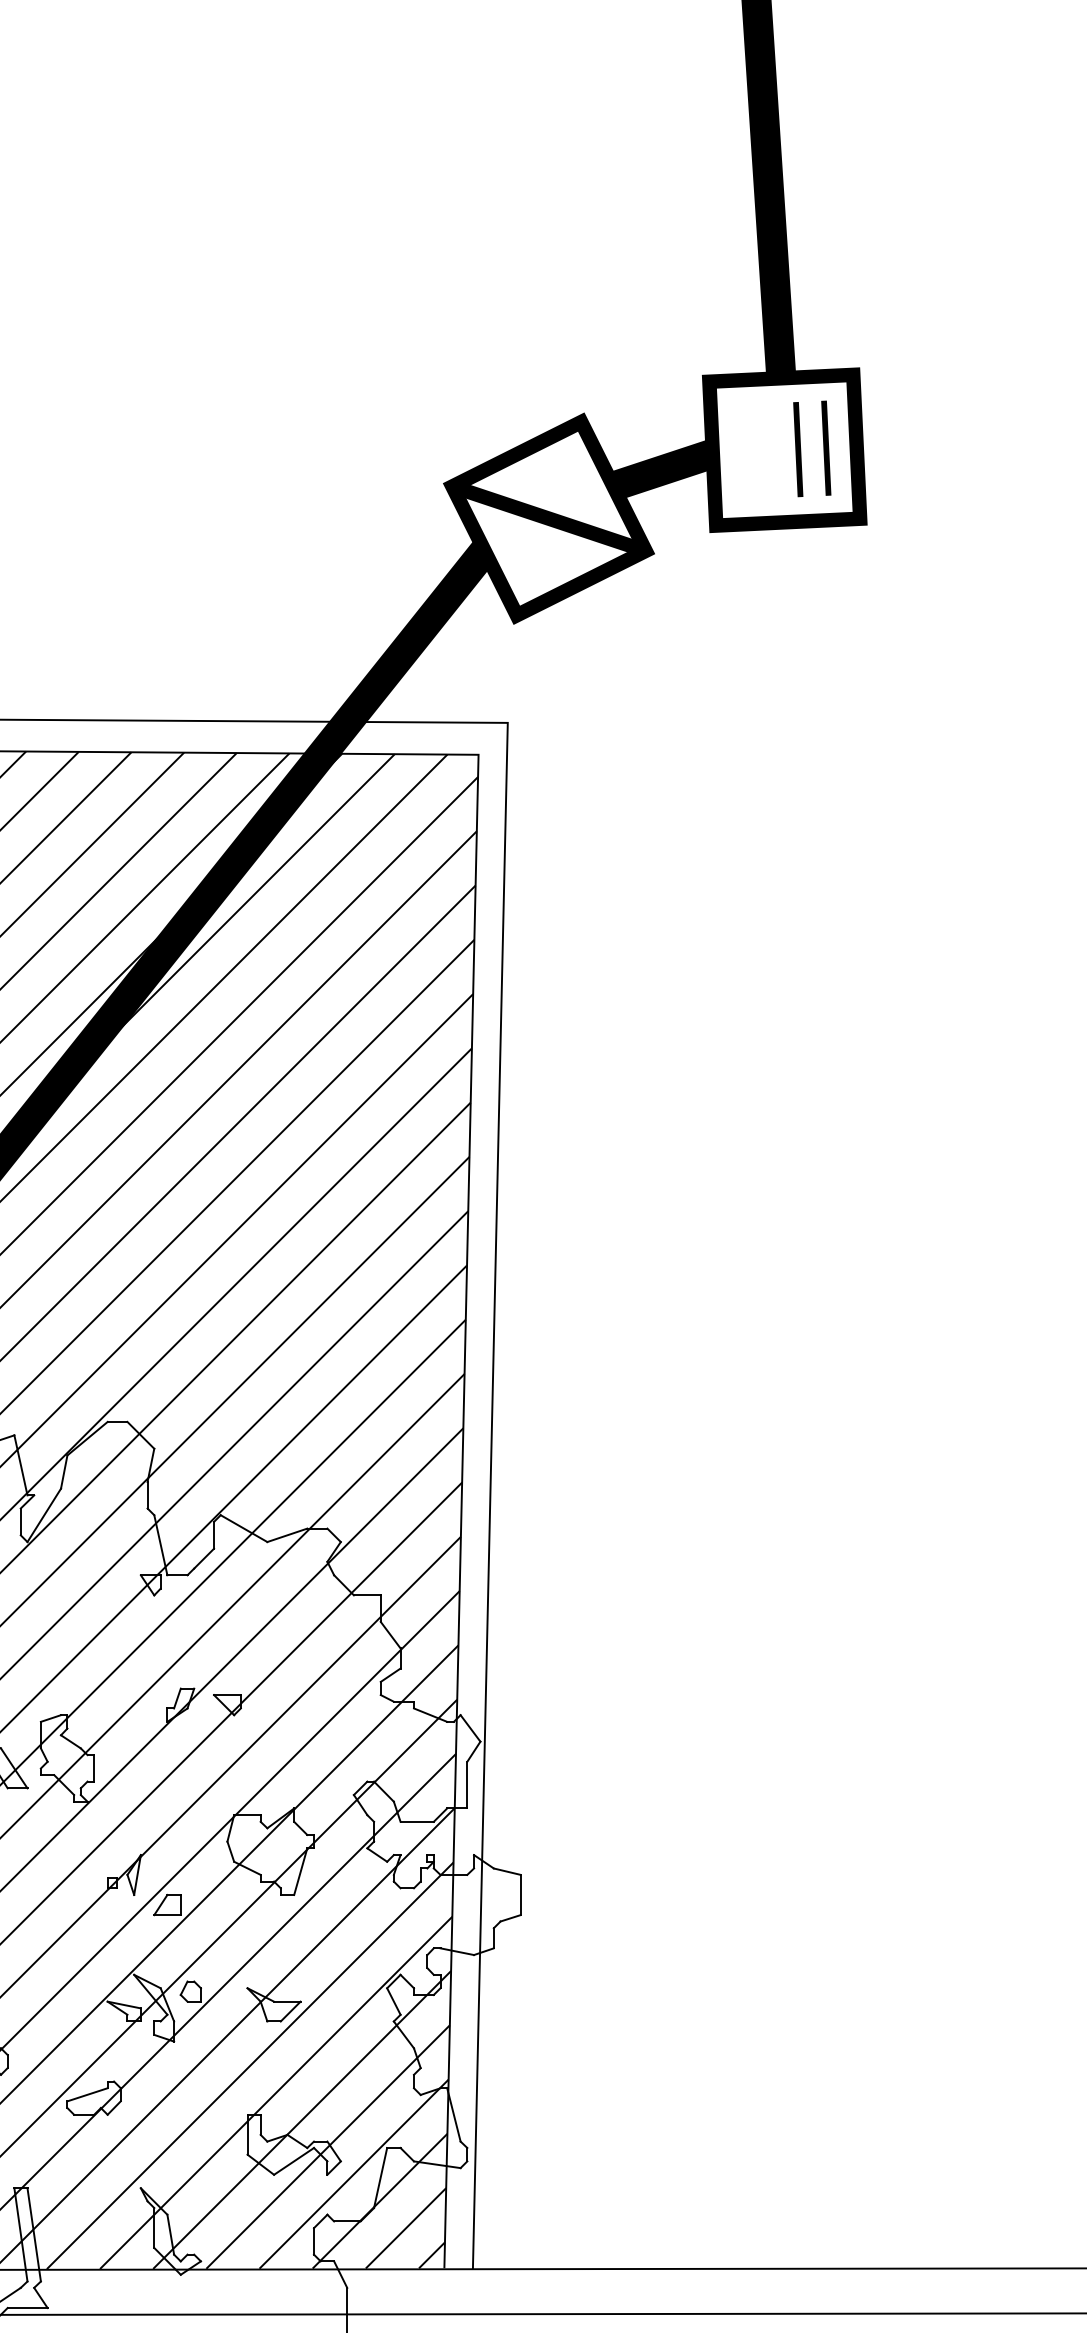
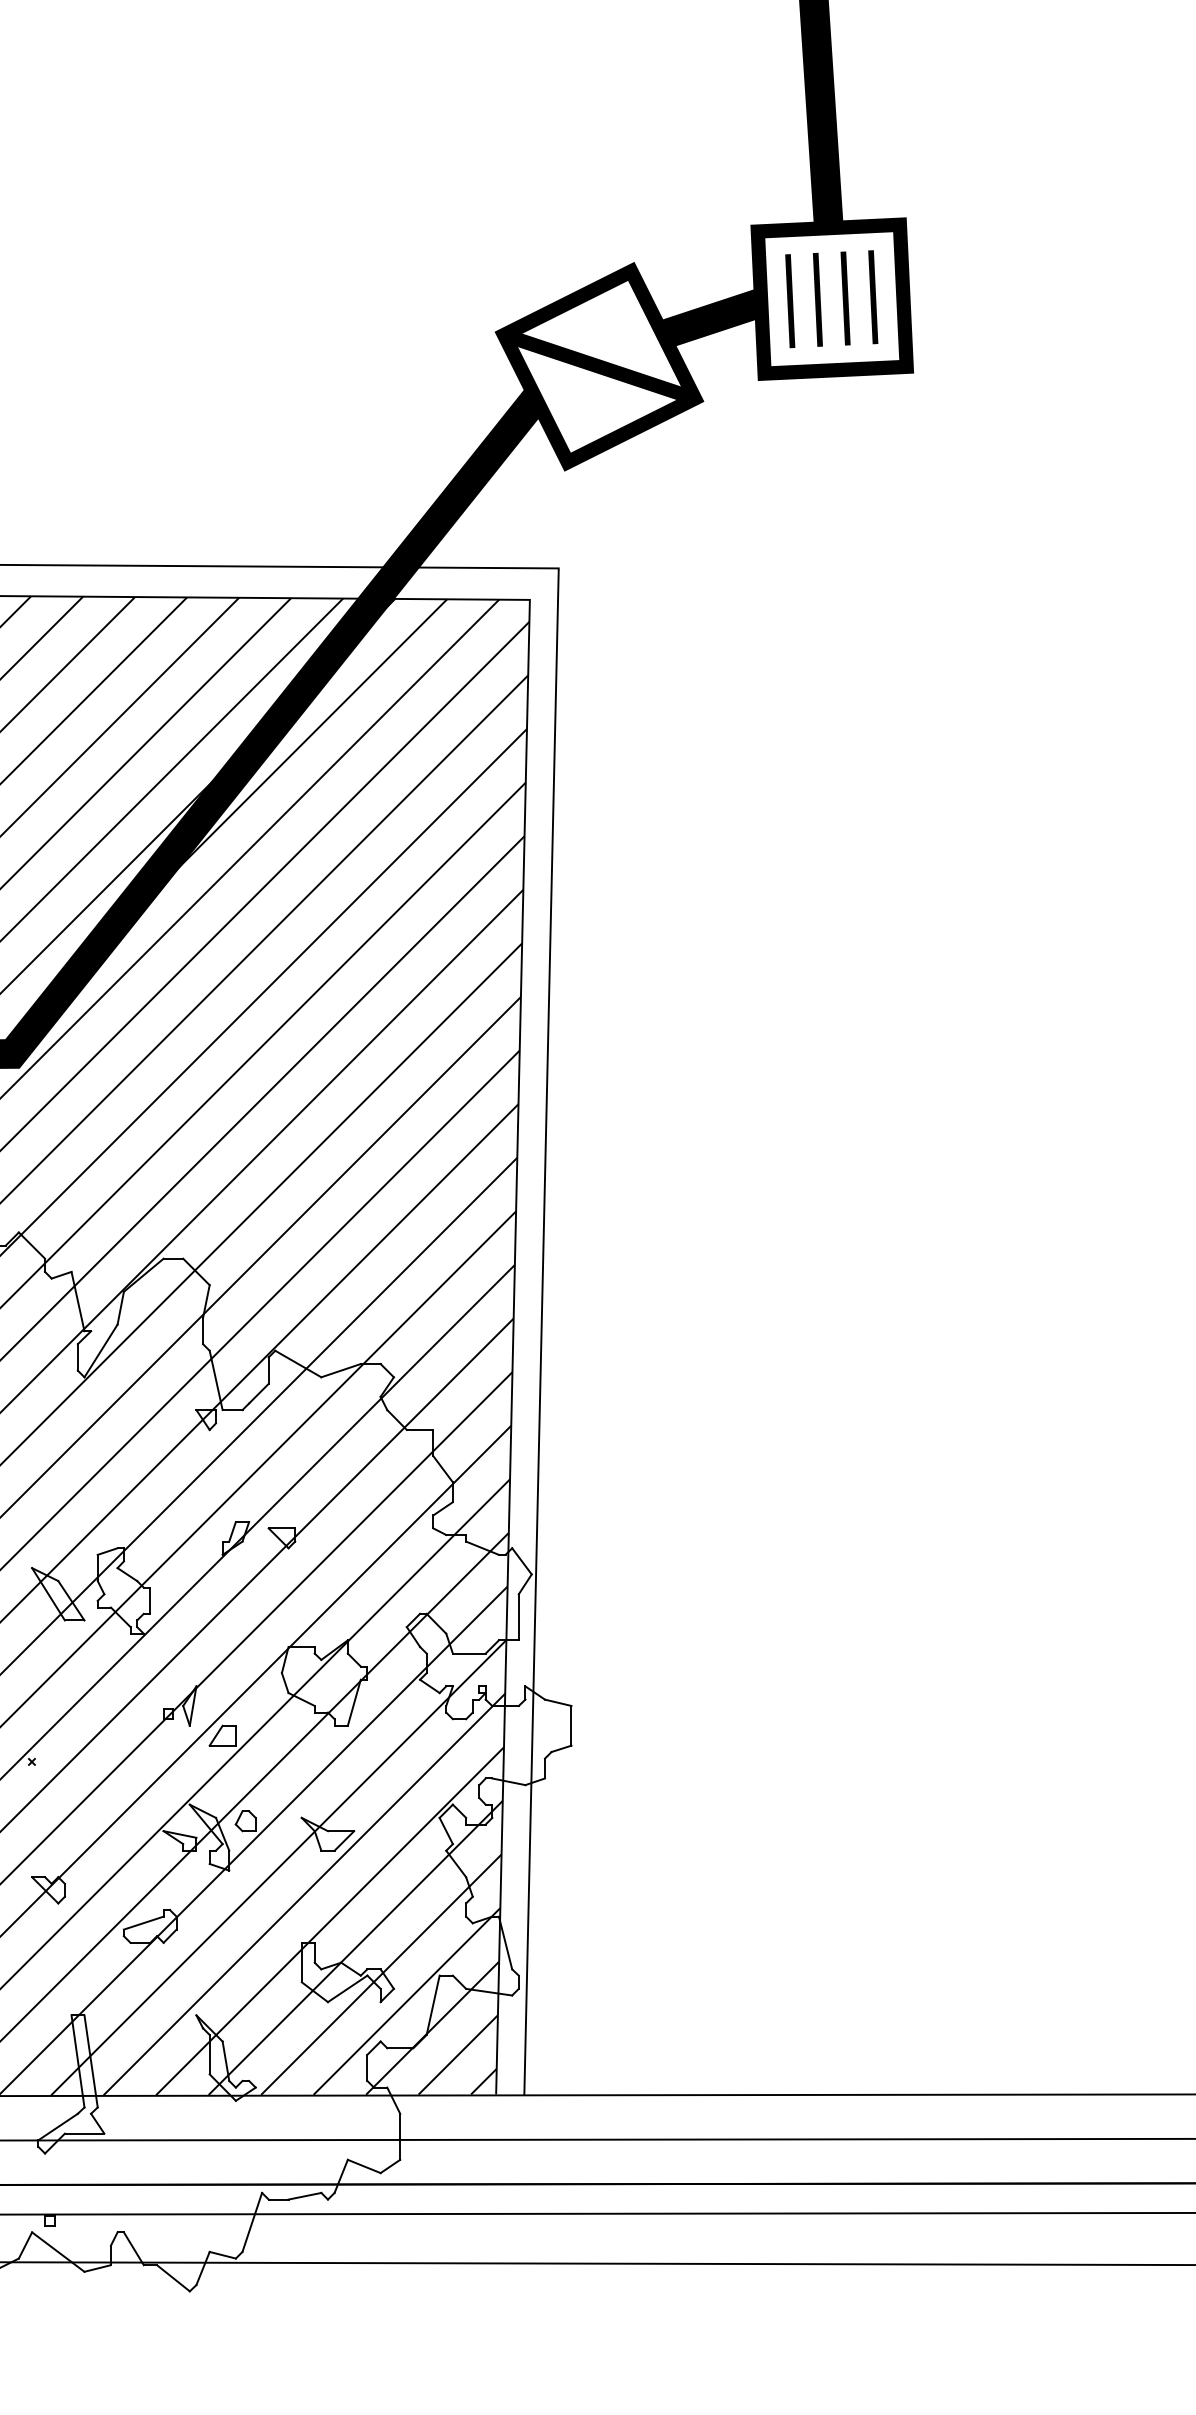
line: (769, 450) -> (817, 299), added
line: (742, 452) -> (790, 301), added

